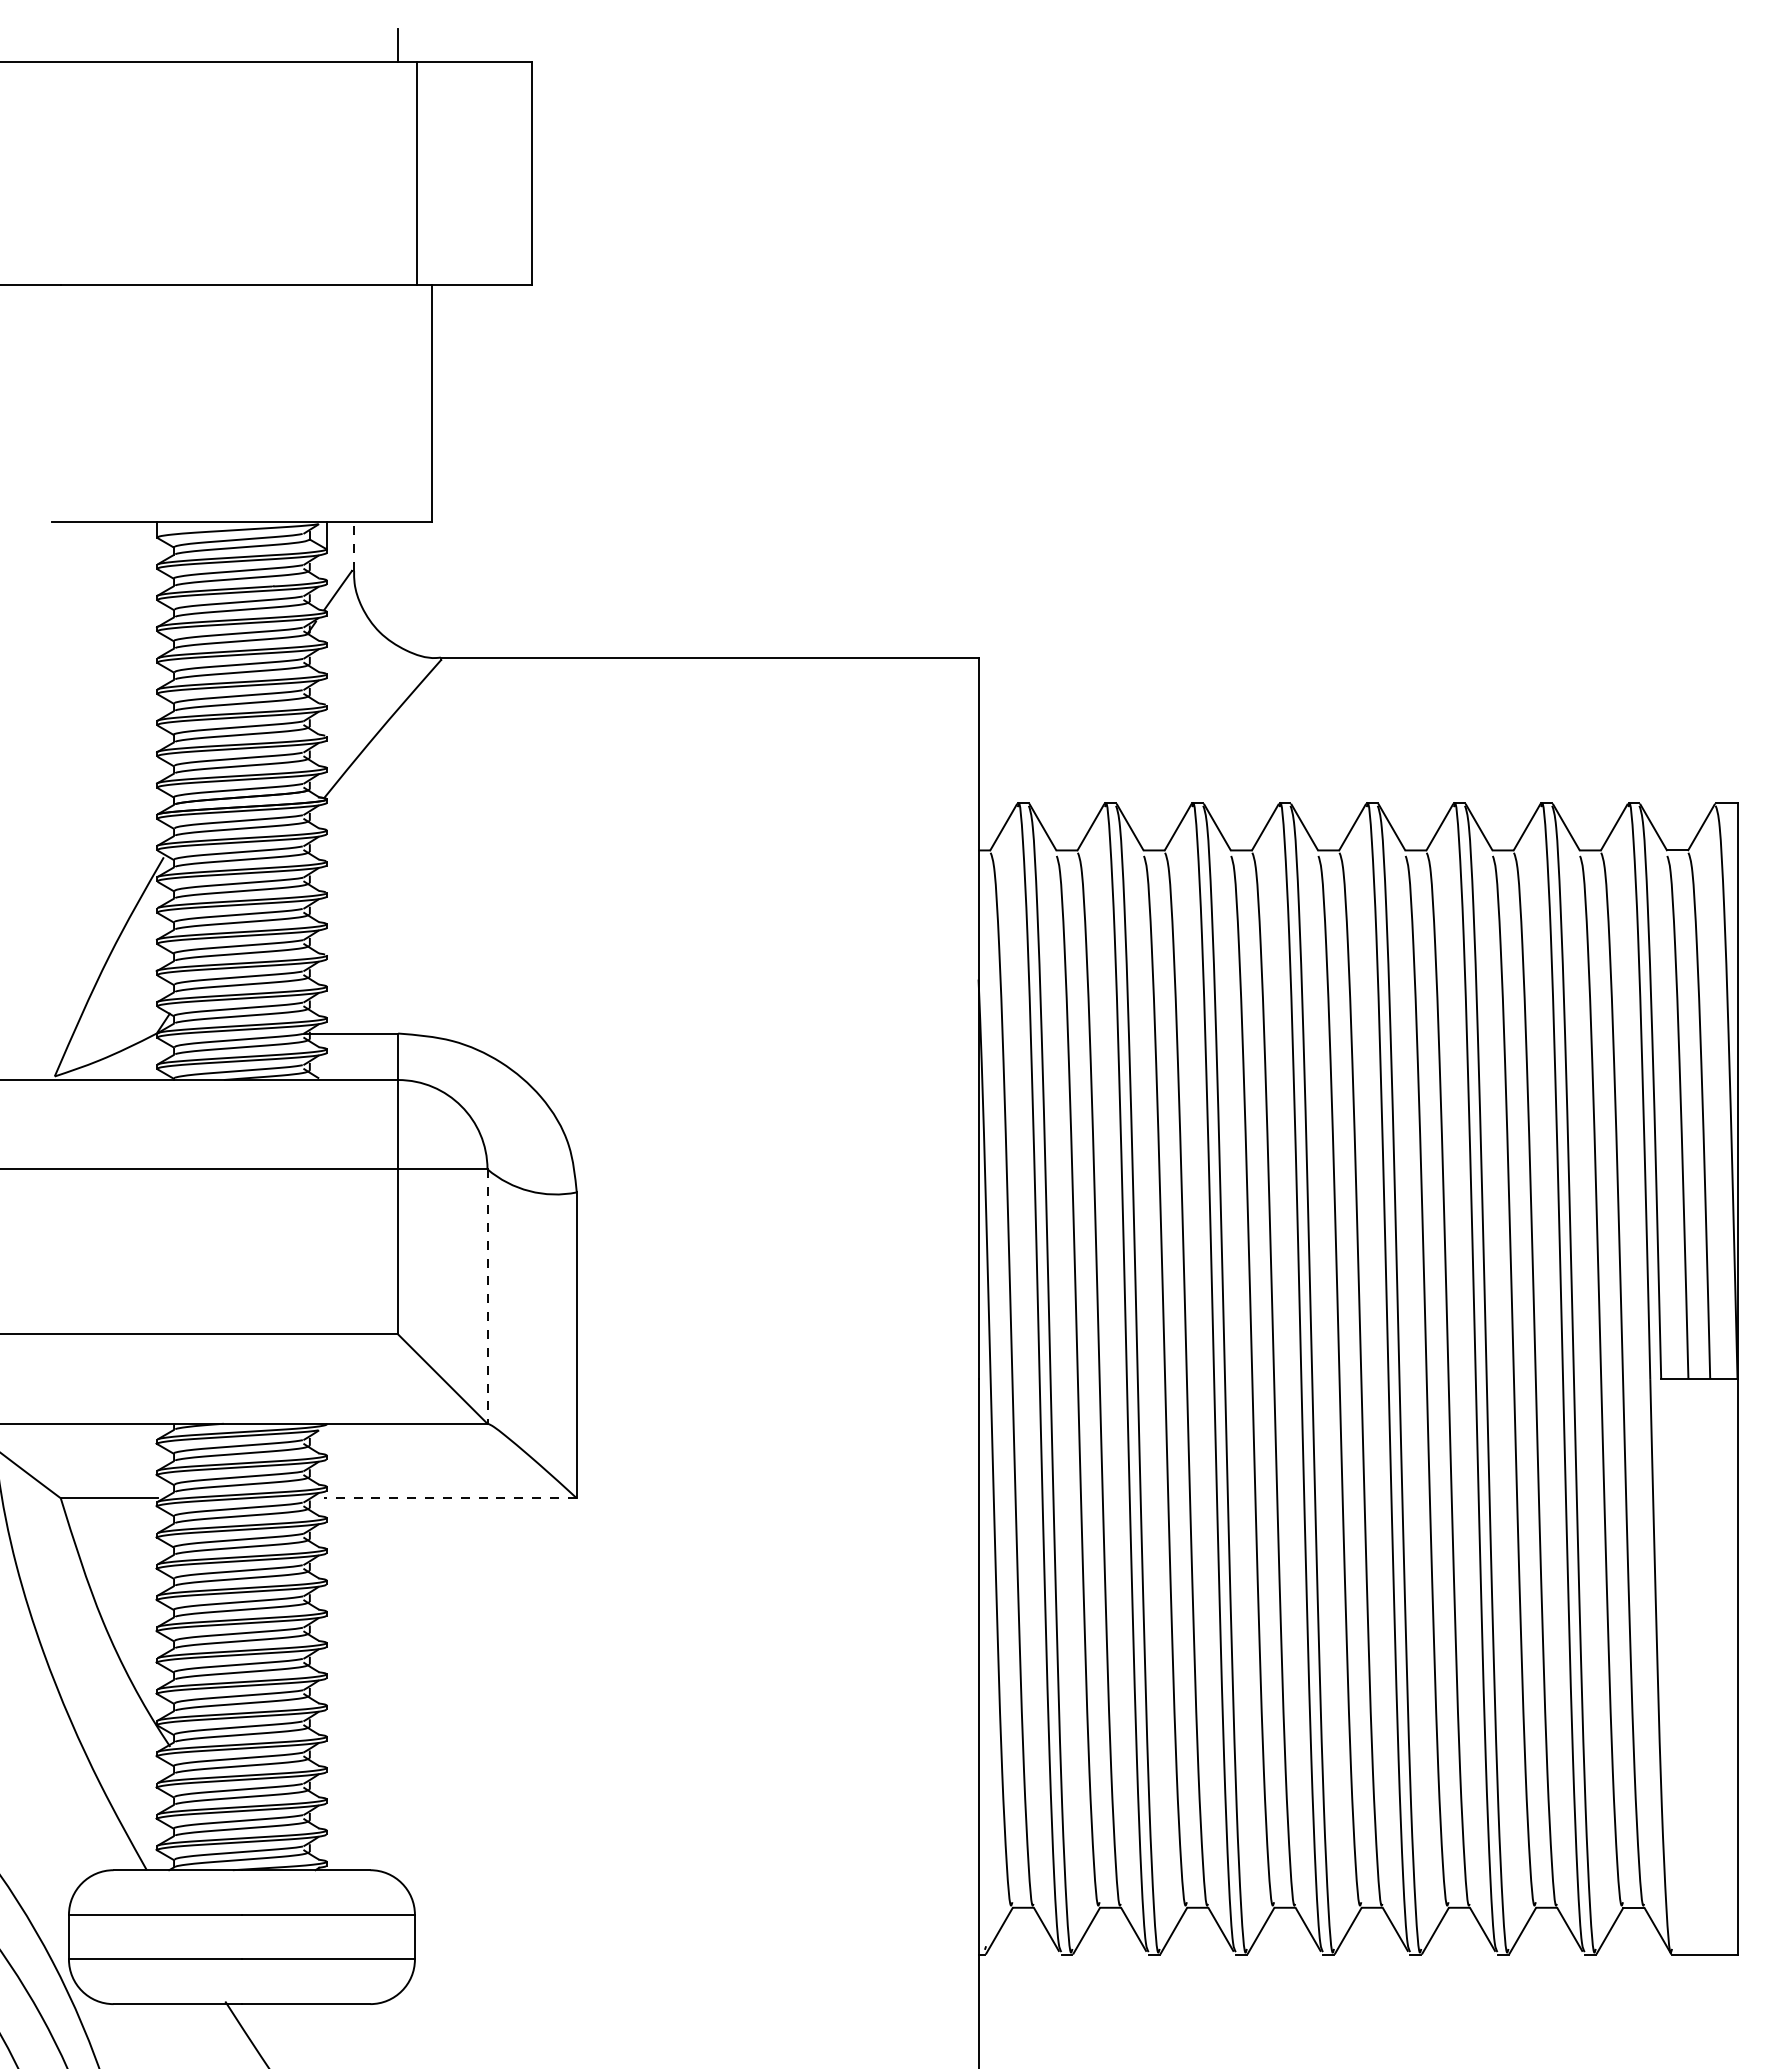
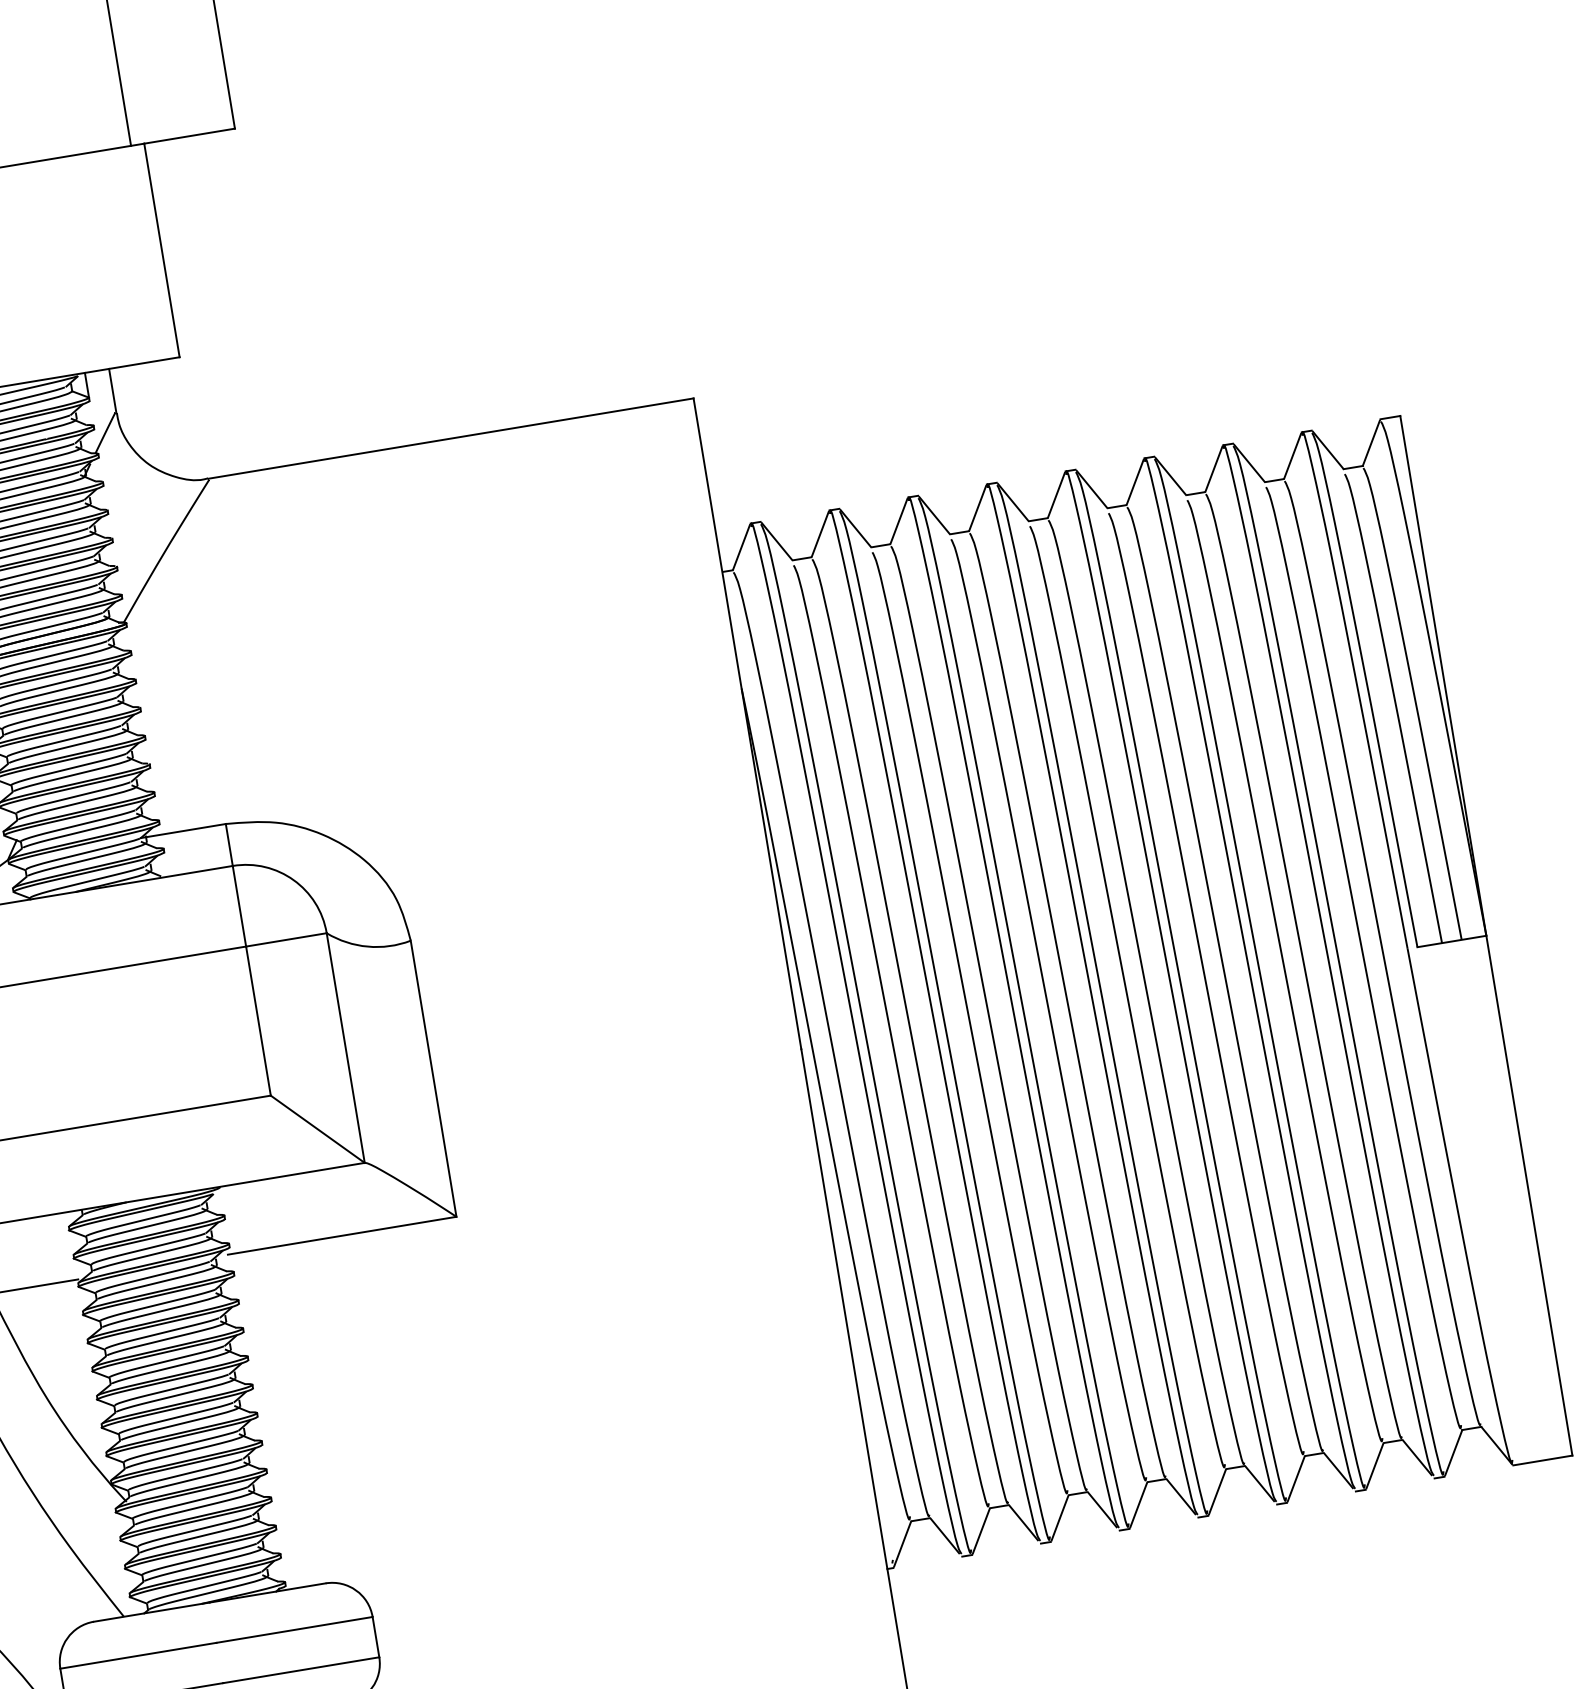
line: (353, 546) -> (112, 391), dashed -> solid
line: (487, 1297) -> (345, 1048), dashed -> solid
line: (450, 1498) -> (342, 1235), dashed -> solid

